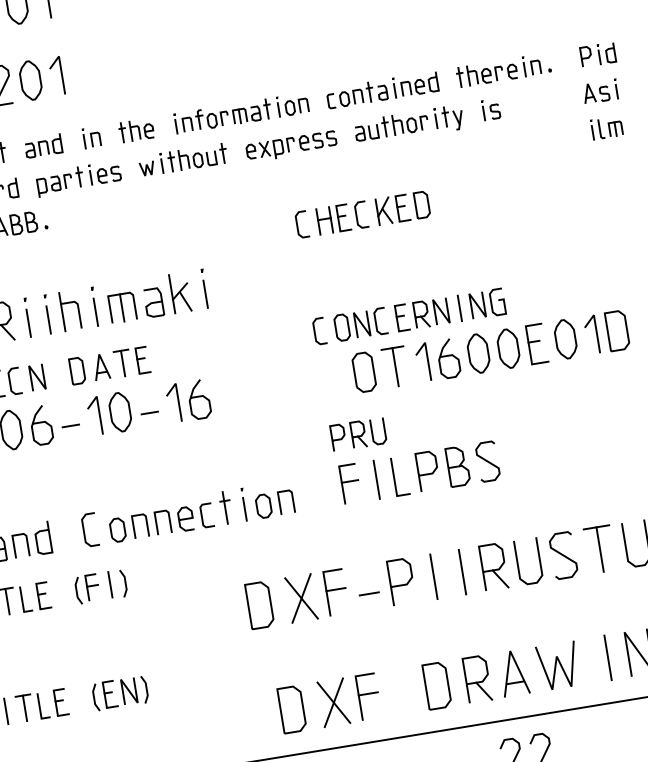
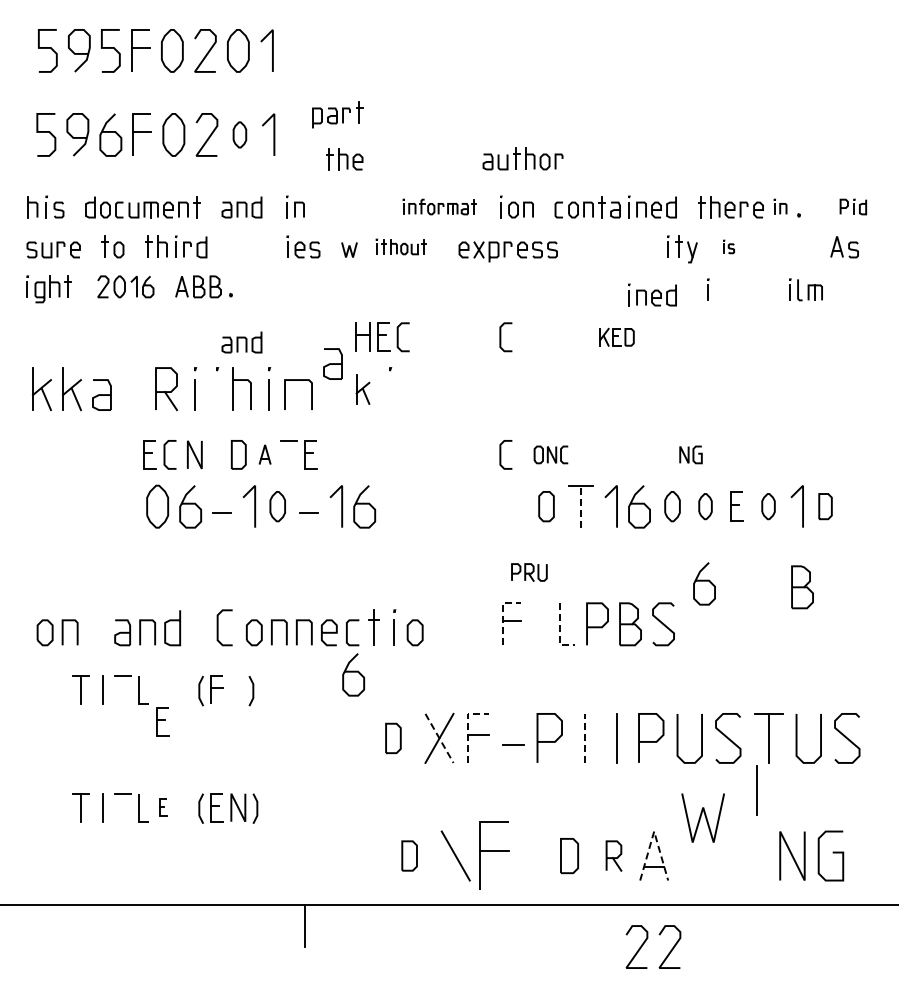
part: (598, 54) -> (853, 206), size x0.7
part: (531, 65) -> (780, 206), size x0.7
part: (30, 80) -> (239, 134), size x0.6
line: (616, 88) -> (708, 289), moved
part: (490, 109) -> (728, 246), size x0.6
part: (222, 115) -> (439, 206), size x0.7
part: (390, 125) -> (522, 158), moved
part: (606, 127) -> (805, 289), moved
part: (136, 130) -> (344, 159), moved
part: (194, 157) -> (401, 246), size x0.7
part: (428, 164) -> (652, 294), added
part: (60, 181) -> (337, 114), moved
part: (402, 208) -> (616, 337), size x0.6
part: (342, 218) -> (382, 337), moved
part: (63, 268) -> (241, 342), added
part: (179, 293) -> (362, 389), size x0.7
line: (206, 294) -> (390, 395), removed
part: (153, 302) -> (332, 363), moved
part: (487, 303) -> (690, 454), size x0.6
line: (122, 308) -> (298, 395), removed
line: (459, 308) -> (660, 454), removed
part: (421, 314) -> (618, 454), removed
line: (49, 320) -> (217, 395), removed
part: (360, 324) -> (550, 454), size x0.6
part: (617, 330) -> (825, 506), size x0.6
part: (565, 339) -> (768, 506), size x0.6
part: (536, 343) -> (736, 506), size x0.7
part: (508, 348) -> (705, 506), size x0.6
part: (478, 353) -> (672, 506), size x0.7
line: (123, 363) -> (289, 454), removed
part: (100, 366) -> (264, 454), size x0.7
line: (395, 366) -> (581, 506), solid -> dashed
part: (364, 372) -> (546, 506), size x0.7
part: (608, 407) -> (802, 587), added
part: (120, 412) -> (277, 506), size x0.7
curve: (518, 416) -> (704, 581), added
part: (358, 434) -> (529, 572), size x0.6
line: (341, 476) -> (503, 614), solid -> dashed
line: (377, 479) -> (541, 624), removed
line: (395, 484) -> (560, 632), solid -> dashed
line: (280, 503) -> (433, 632), removed
curve: (213, 551) -> (353, 672), added
line: (434, 576) -> (585, 738), solid -> dashed
line: (500, 578) -> (656, 751), removed
line: (325, 583) -> (467, 726), solid -> dashed
line: (110, 585) -> (236, 690), removed
part: (42, 595) -> (162, 721), moved
line: (301, 598) -> (439, 738), solid -> dashed
line: (7, 601) -> (123, 690), removed
part: (259, 605) -> (393, 738), size x0.6
line: (510, 650) -> (654, 831), solid -> dashed
line: (607, 658) -> (756, 790), moved
line: (556, 665) -> (701, 817), moved
part: (476, 678) -> (613, 855), size x0.6
part: (436, 685) -> (569, 855), size x0.7
part: (368, 696) -> (494, 855), size x1.4
part: (60, 702) -> (162, 807), size x0.6
line: (333, 702) -> (455, 855), removed
line: (25, 708) -> (123, 807), removed
part: (291, 709) -> (409, 855), size x0.6

